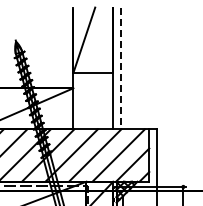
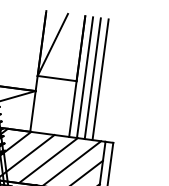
line: (120, 68) -> (84, 77), dashed -> solid
line: (128, 68) -> (92, 78), added
line: (136, 68) -> (100, 79), added

